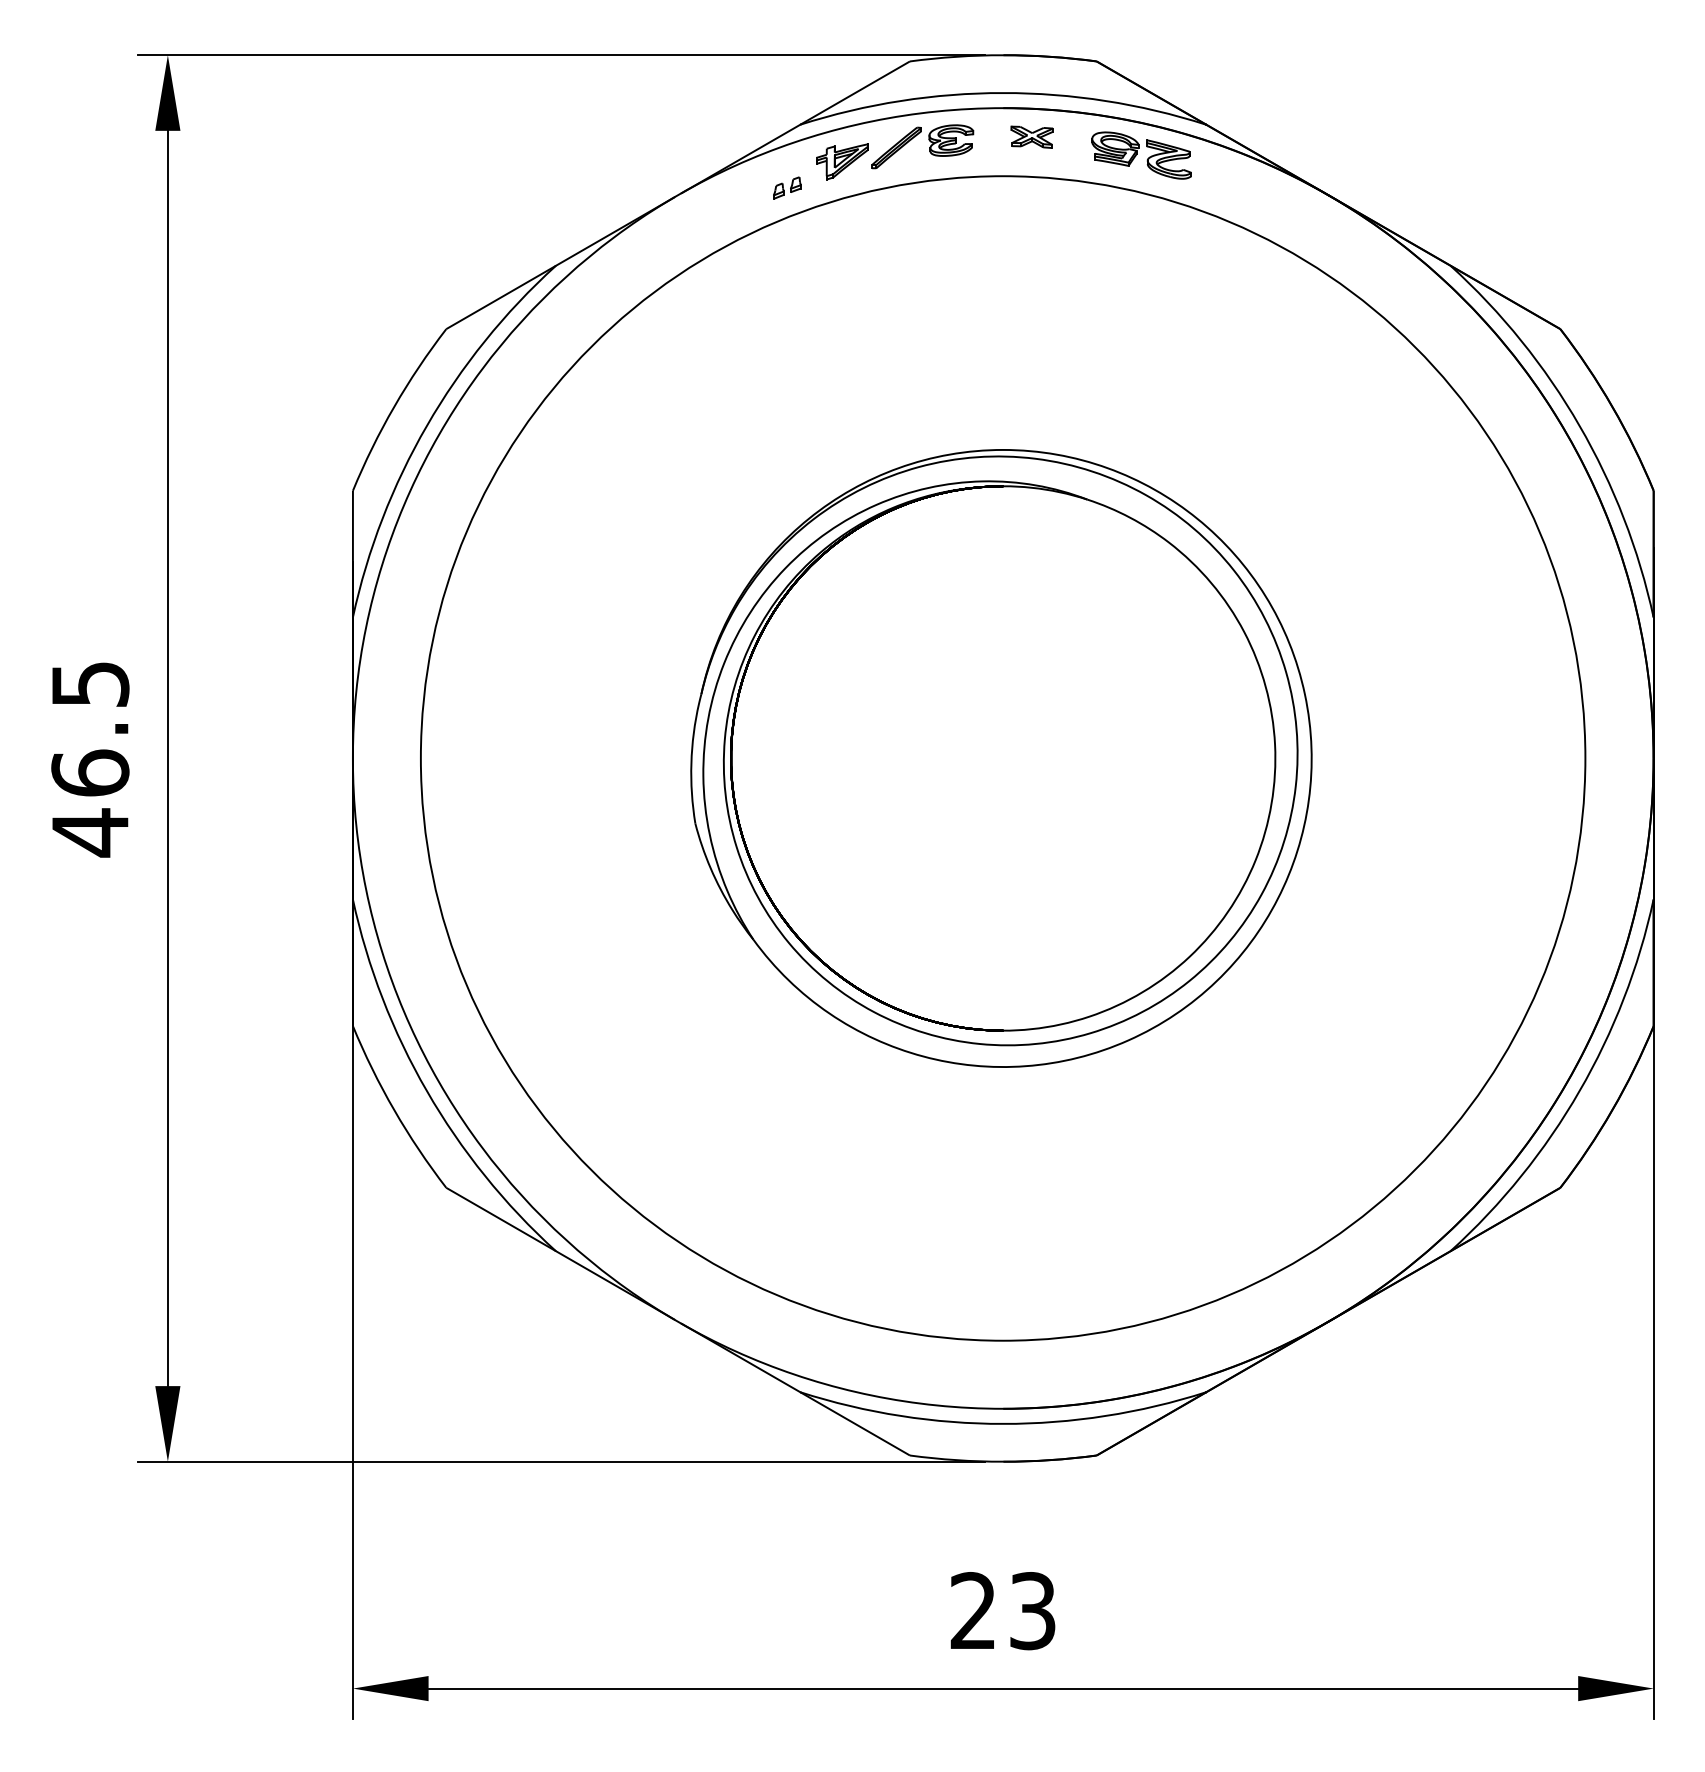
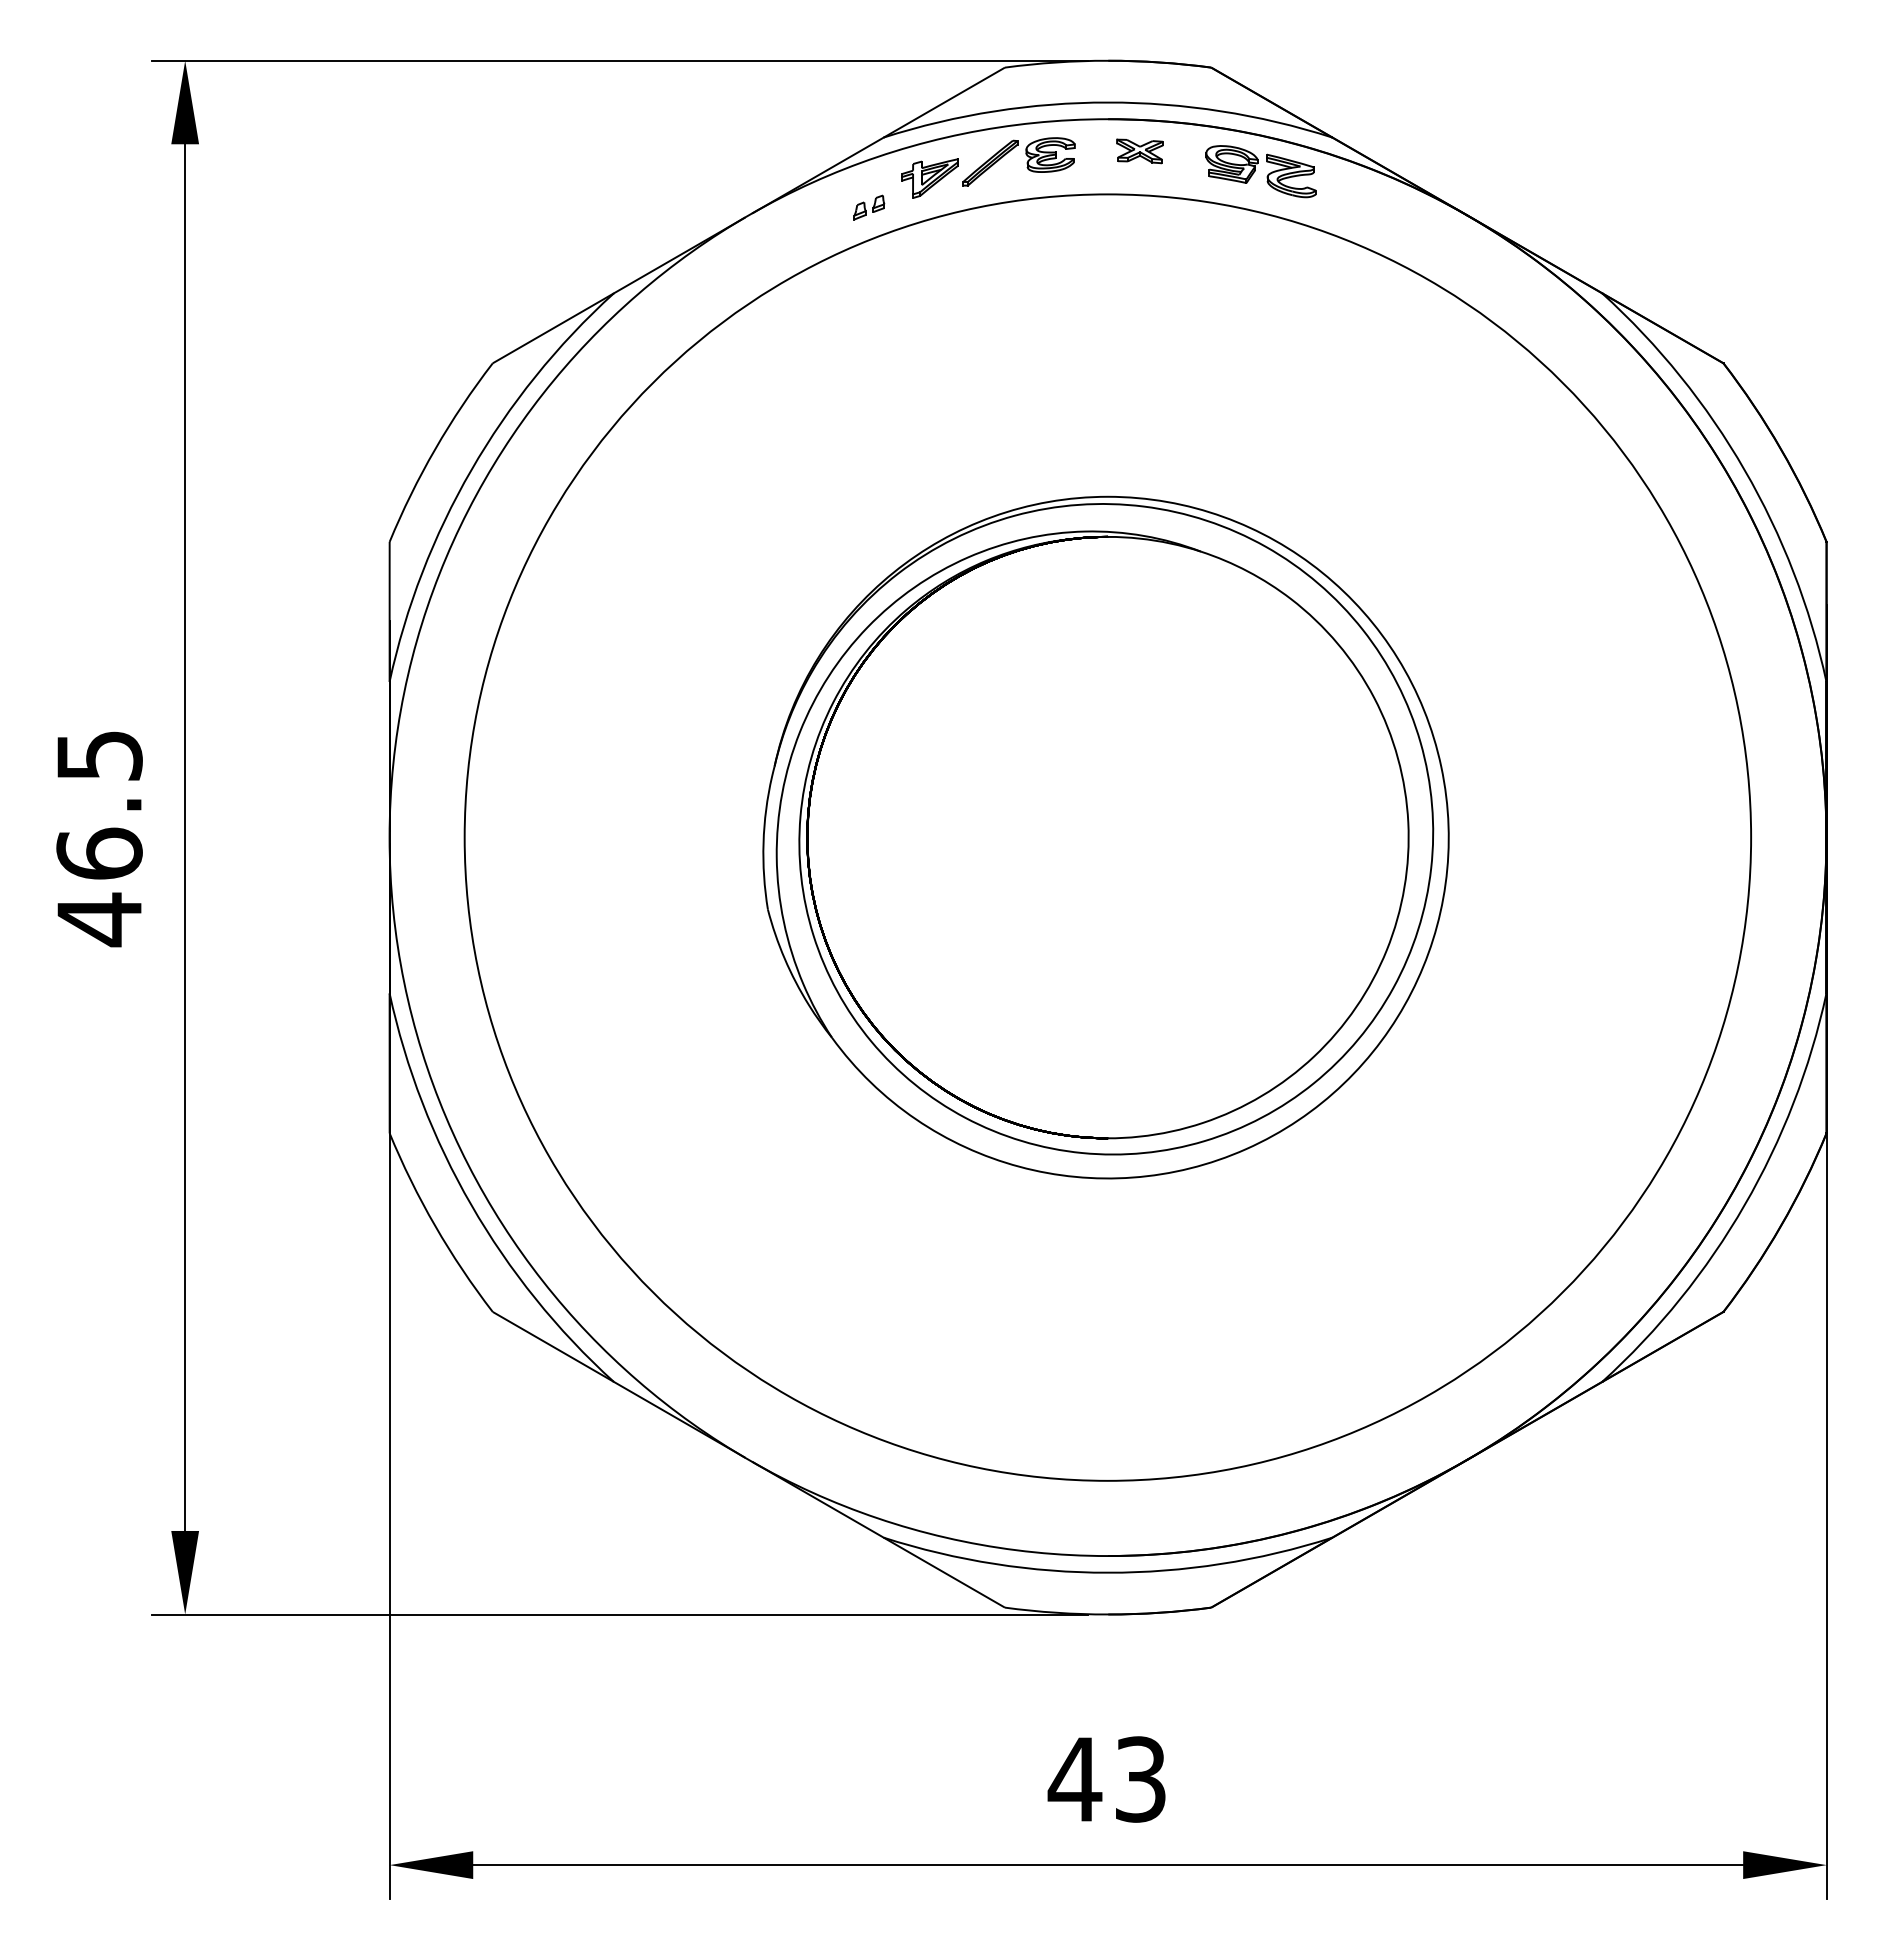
text: (973, 1610) -> (1075, 1778), 23 -> 43

